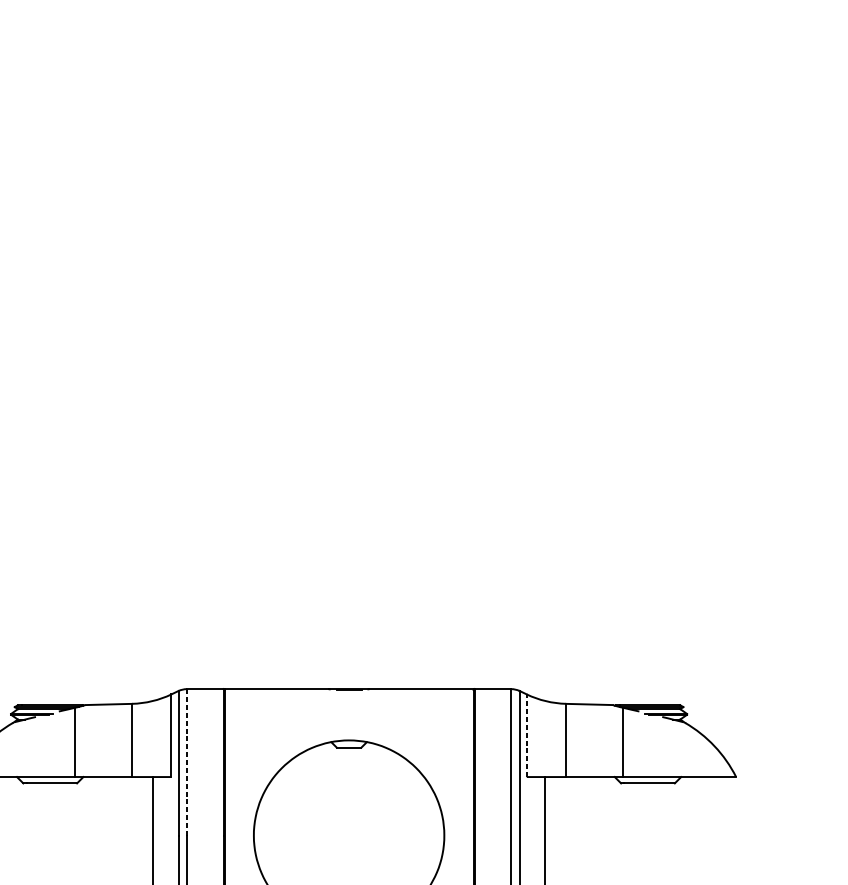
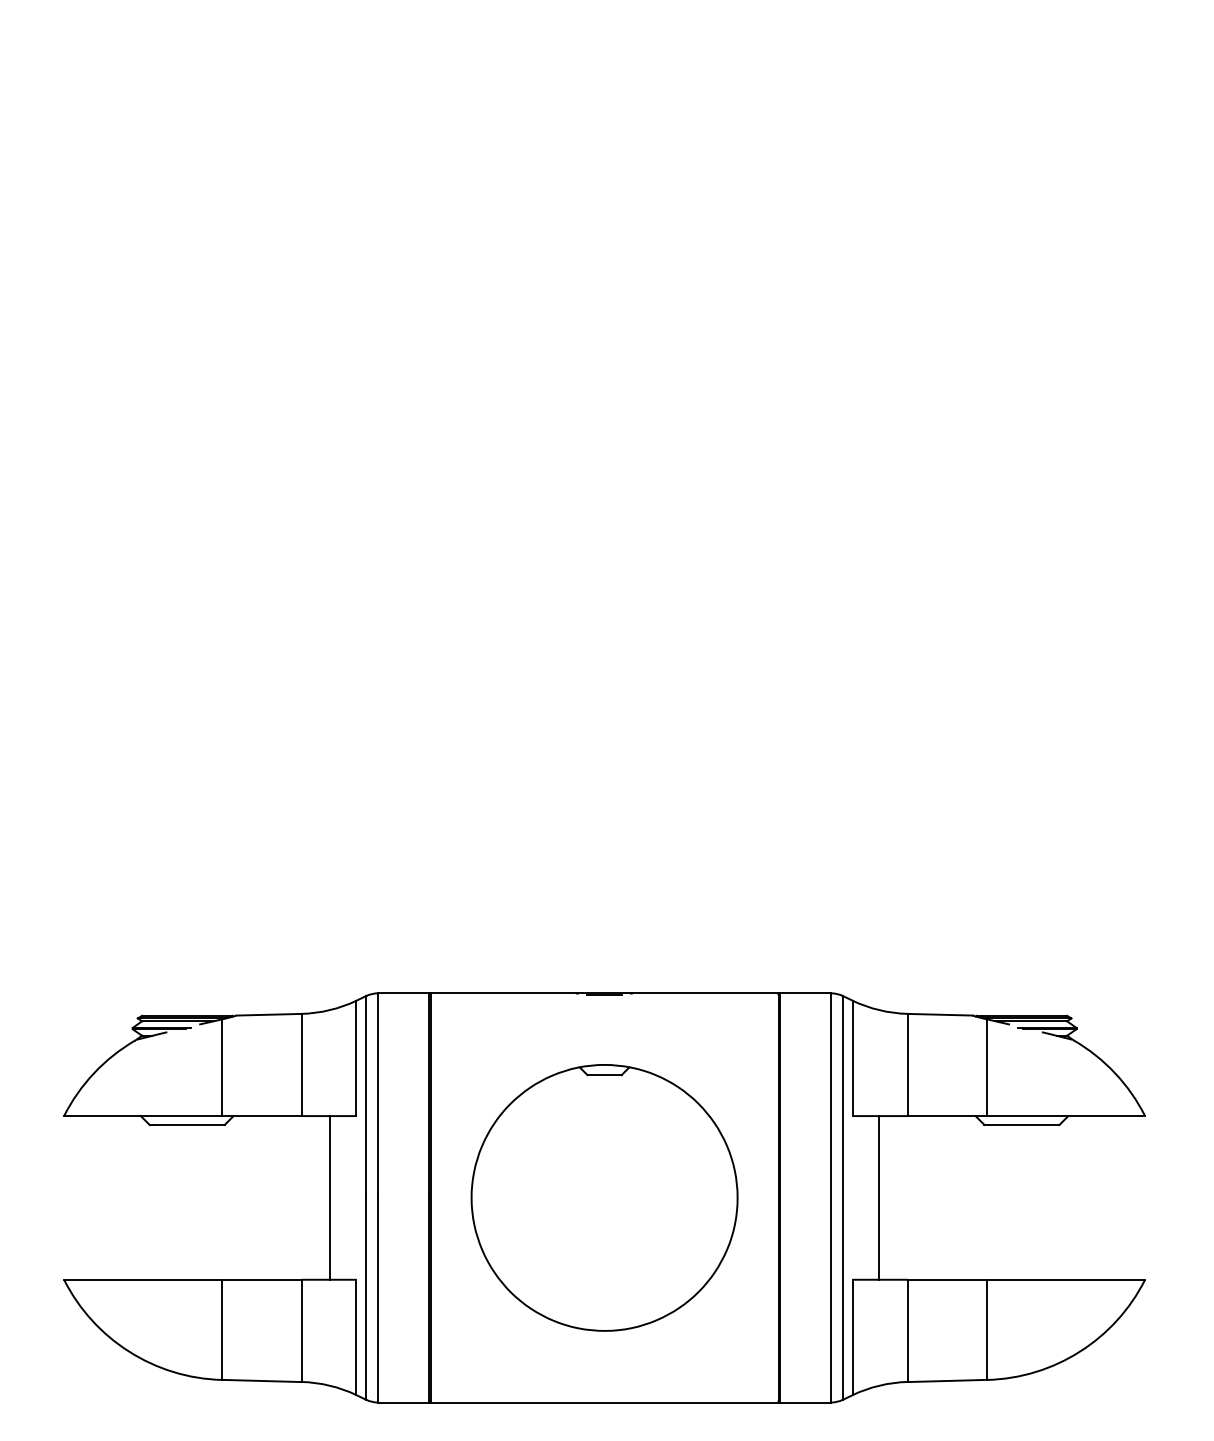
line: (526, 735) -> (852, 1058), dashed -> solid
line: (187, 763) -> (378, 1096), dashed -> solid

